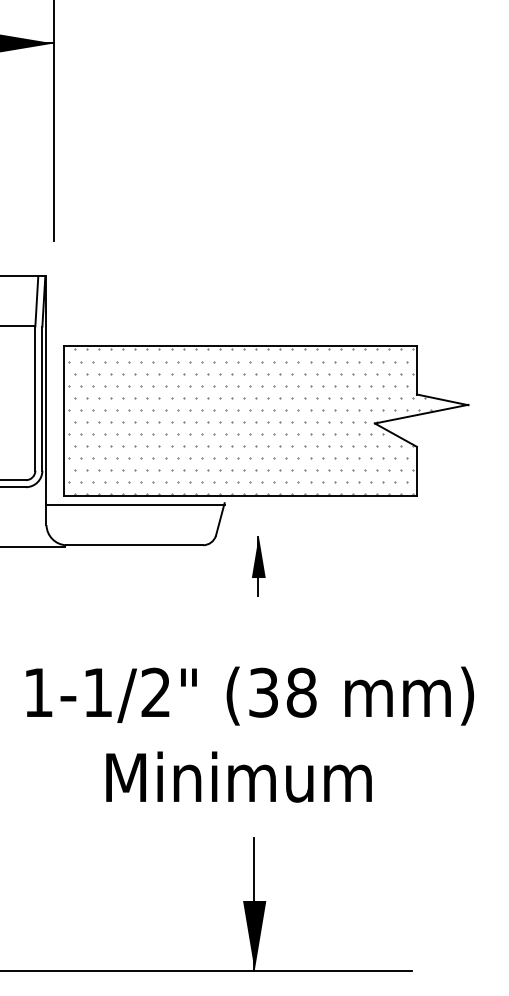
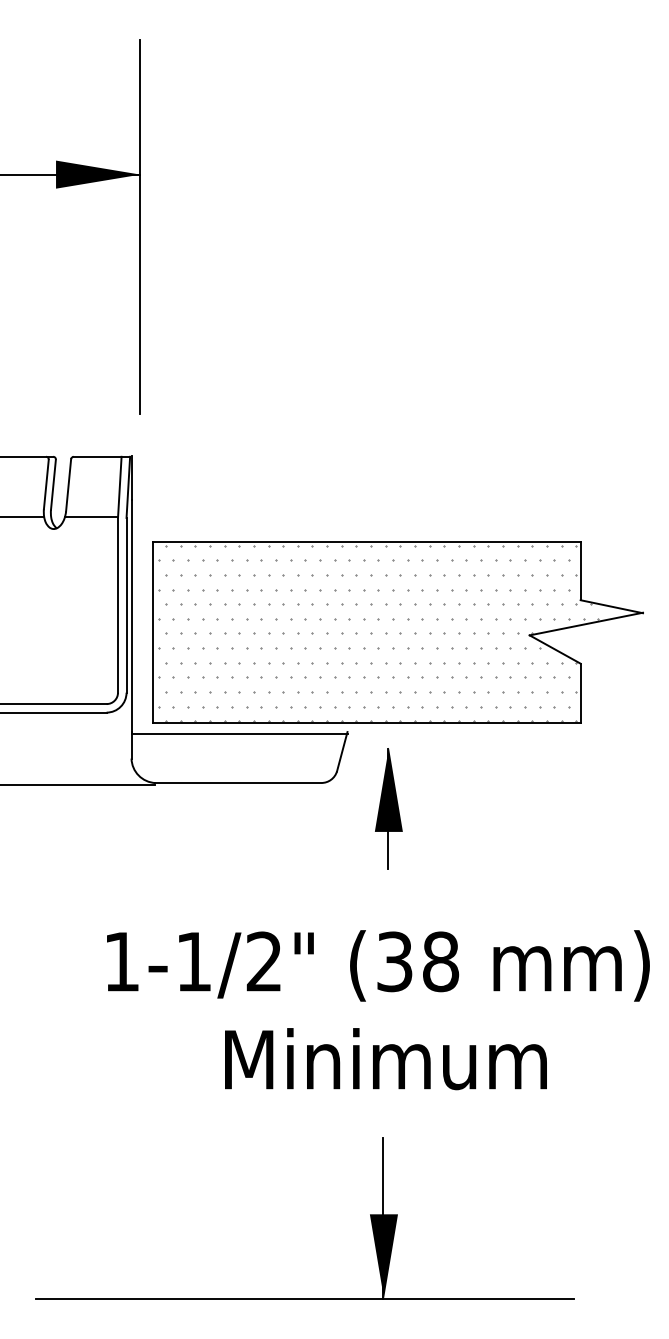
part: (258, 566) -> (388, 808), size x1.67
text: (238, 777) -> (385, 1059), moved

